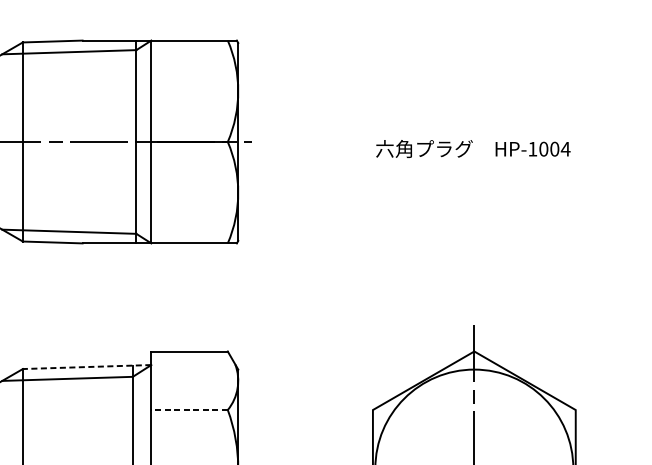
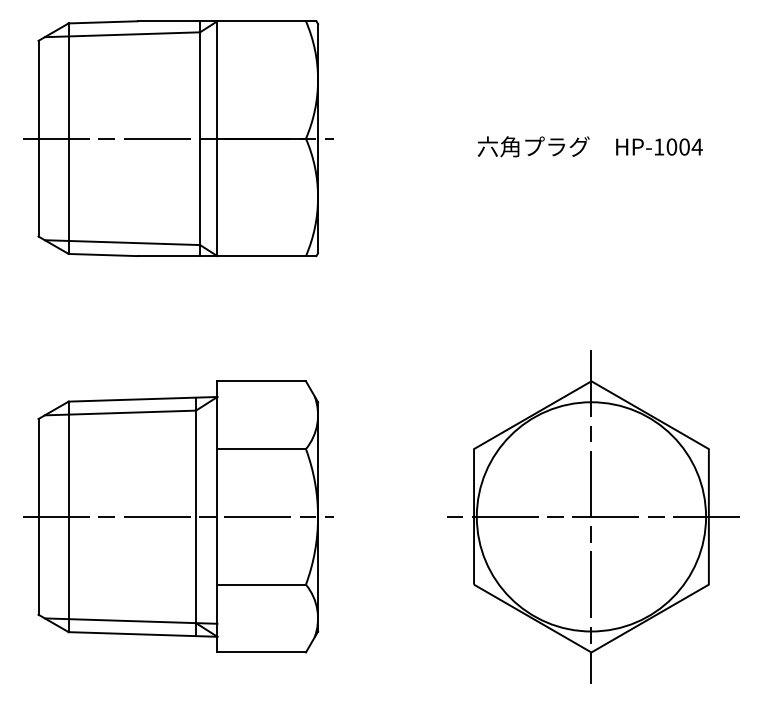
line: (86, 367) -> (142, 399), dashed -> solid
line: (189, 410) -> (261, 449), dashed -> solid

